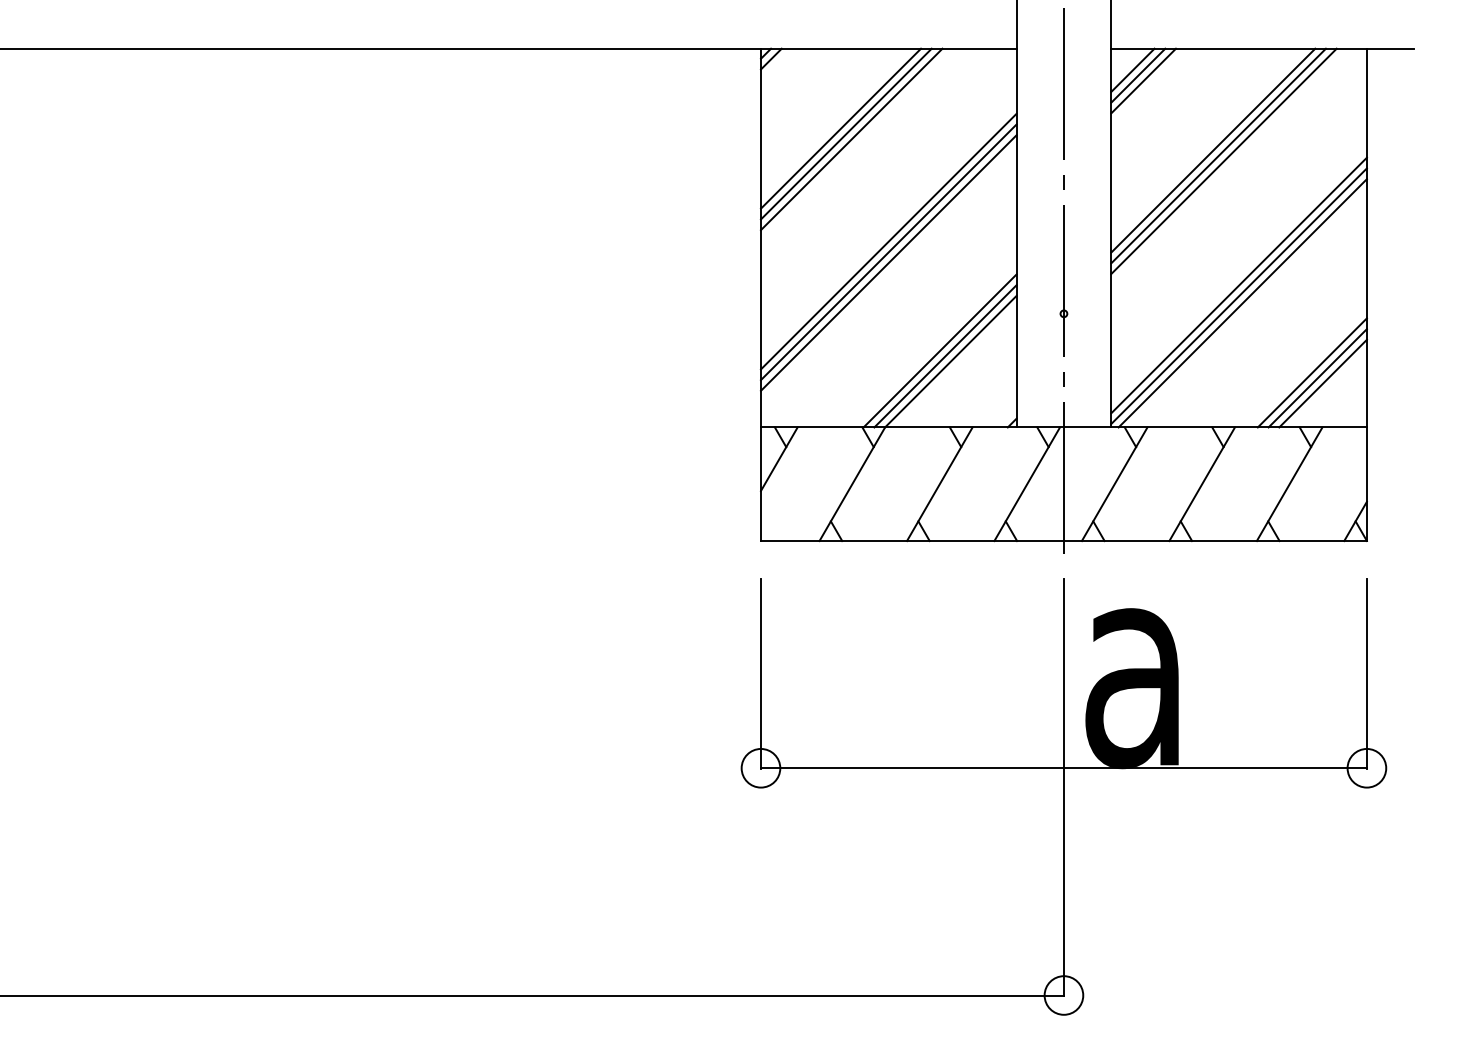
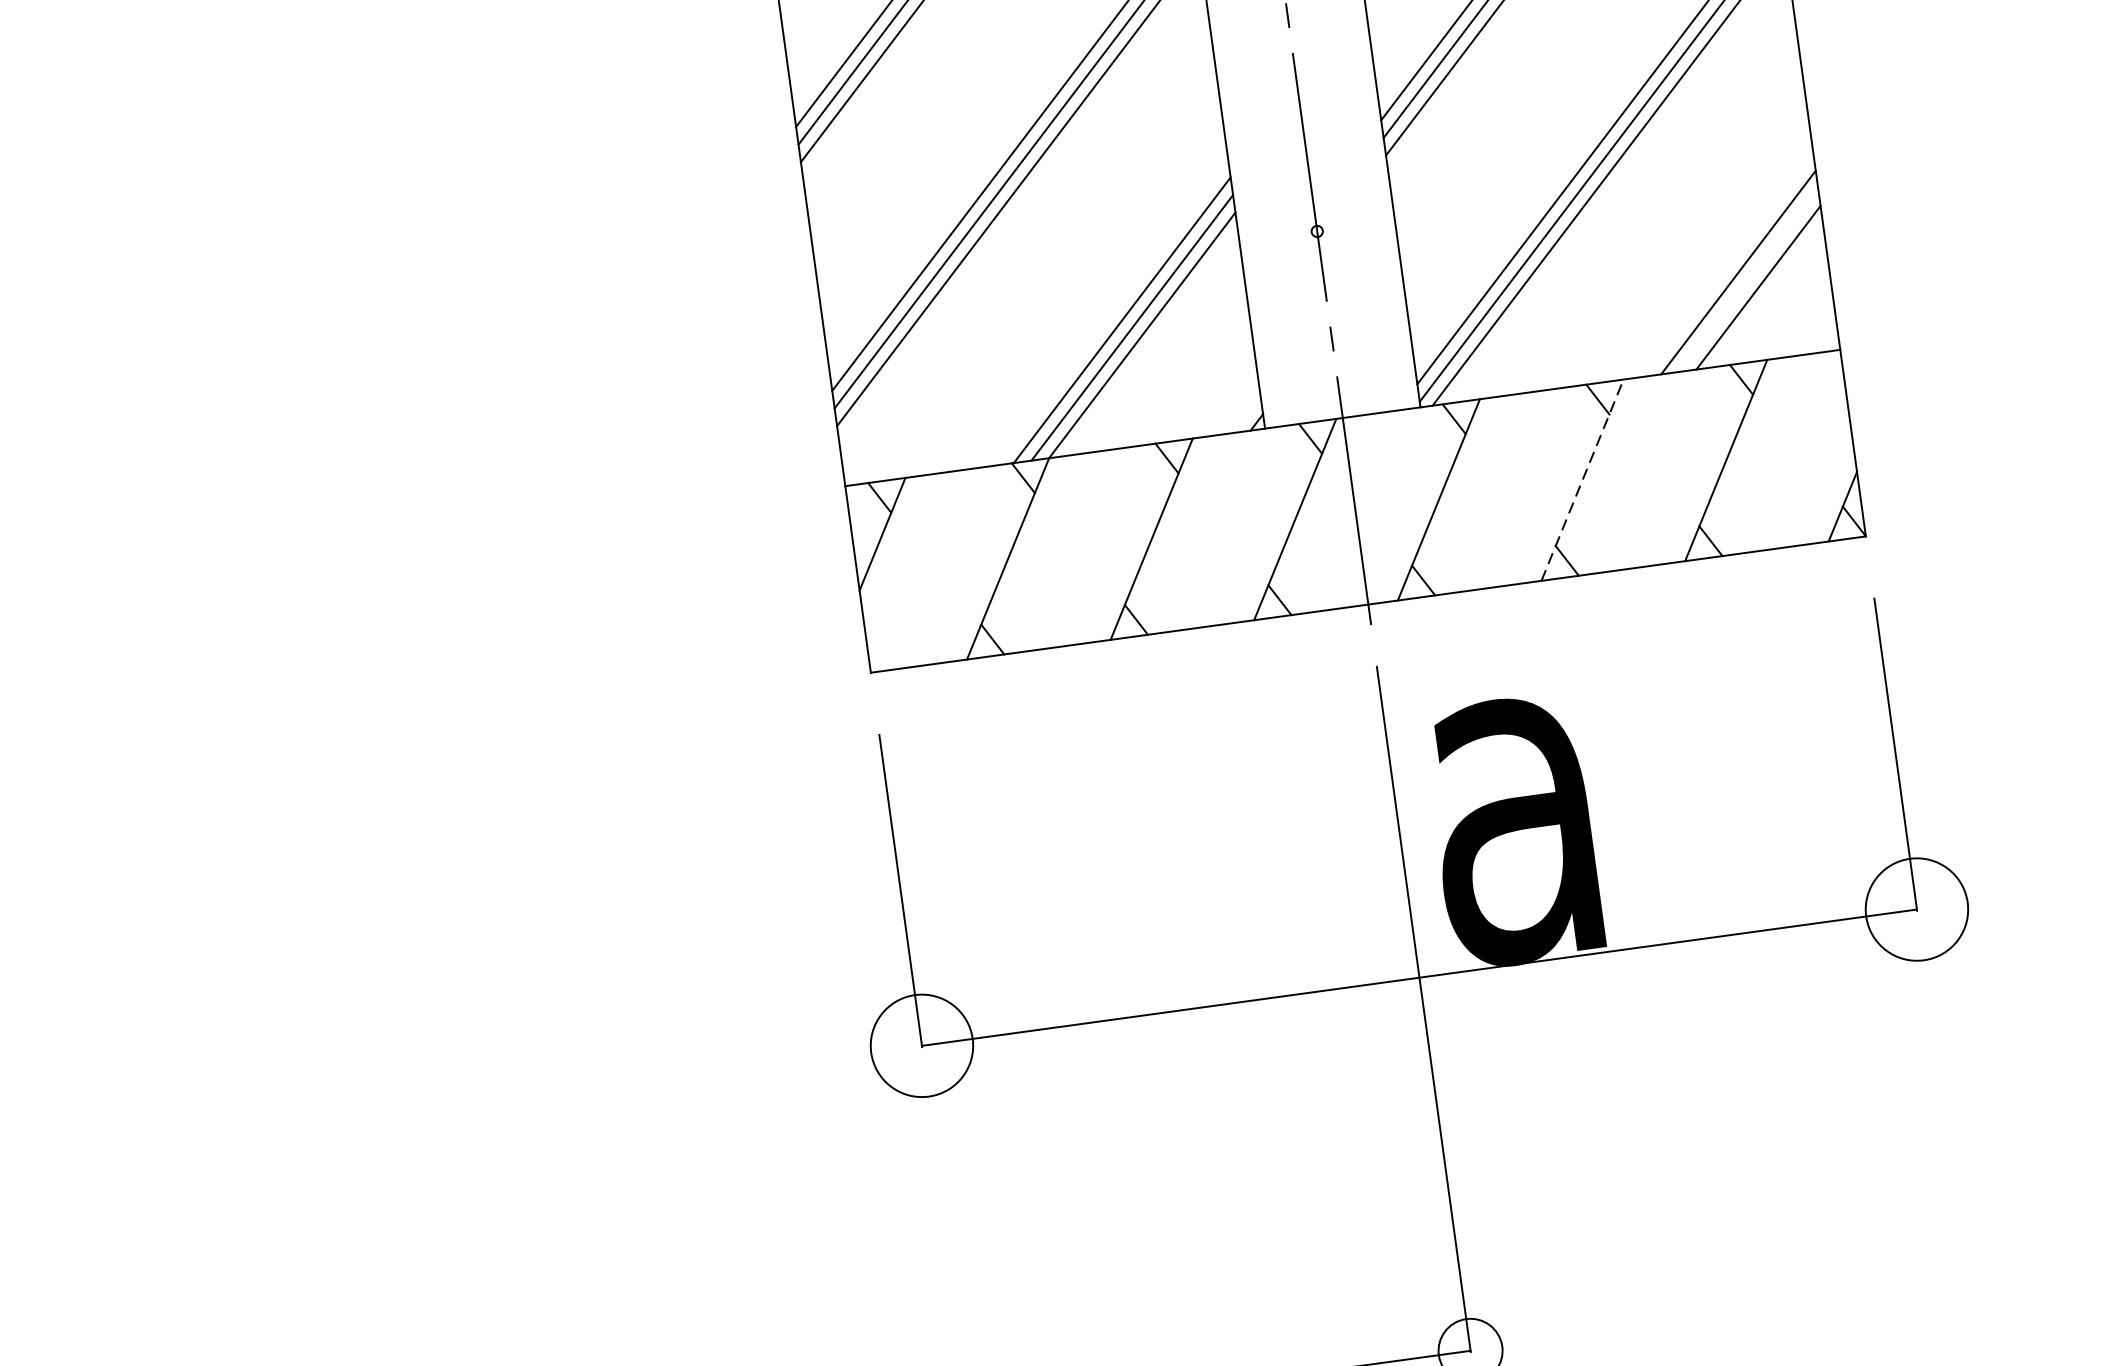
line: (1317, 378) -> (1748, 280), removed
line: (1202, 484) -> (1583, 480), solid -> dashed
circle: (760, 767) -> (921, 1044), size x1.6
circle: (1366, 767) -> (1916, 908), size x1.6

